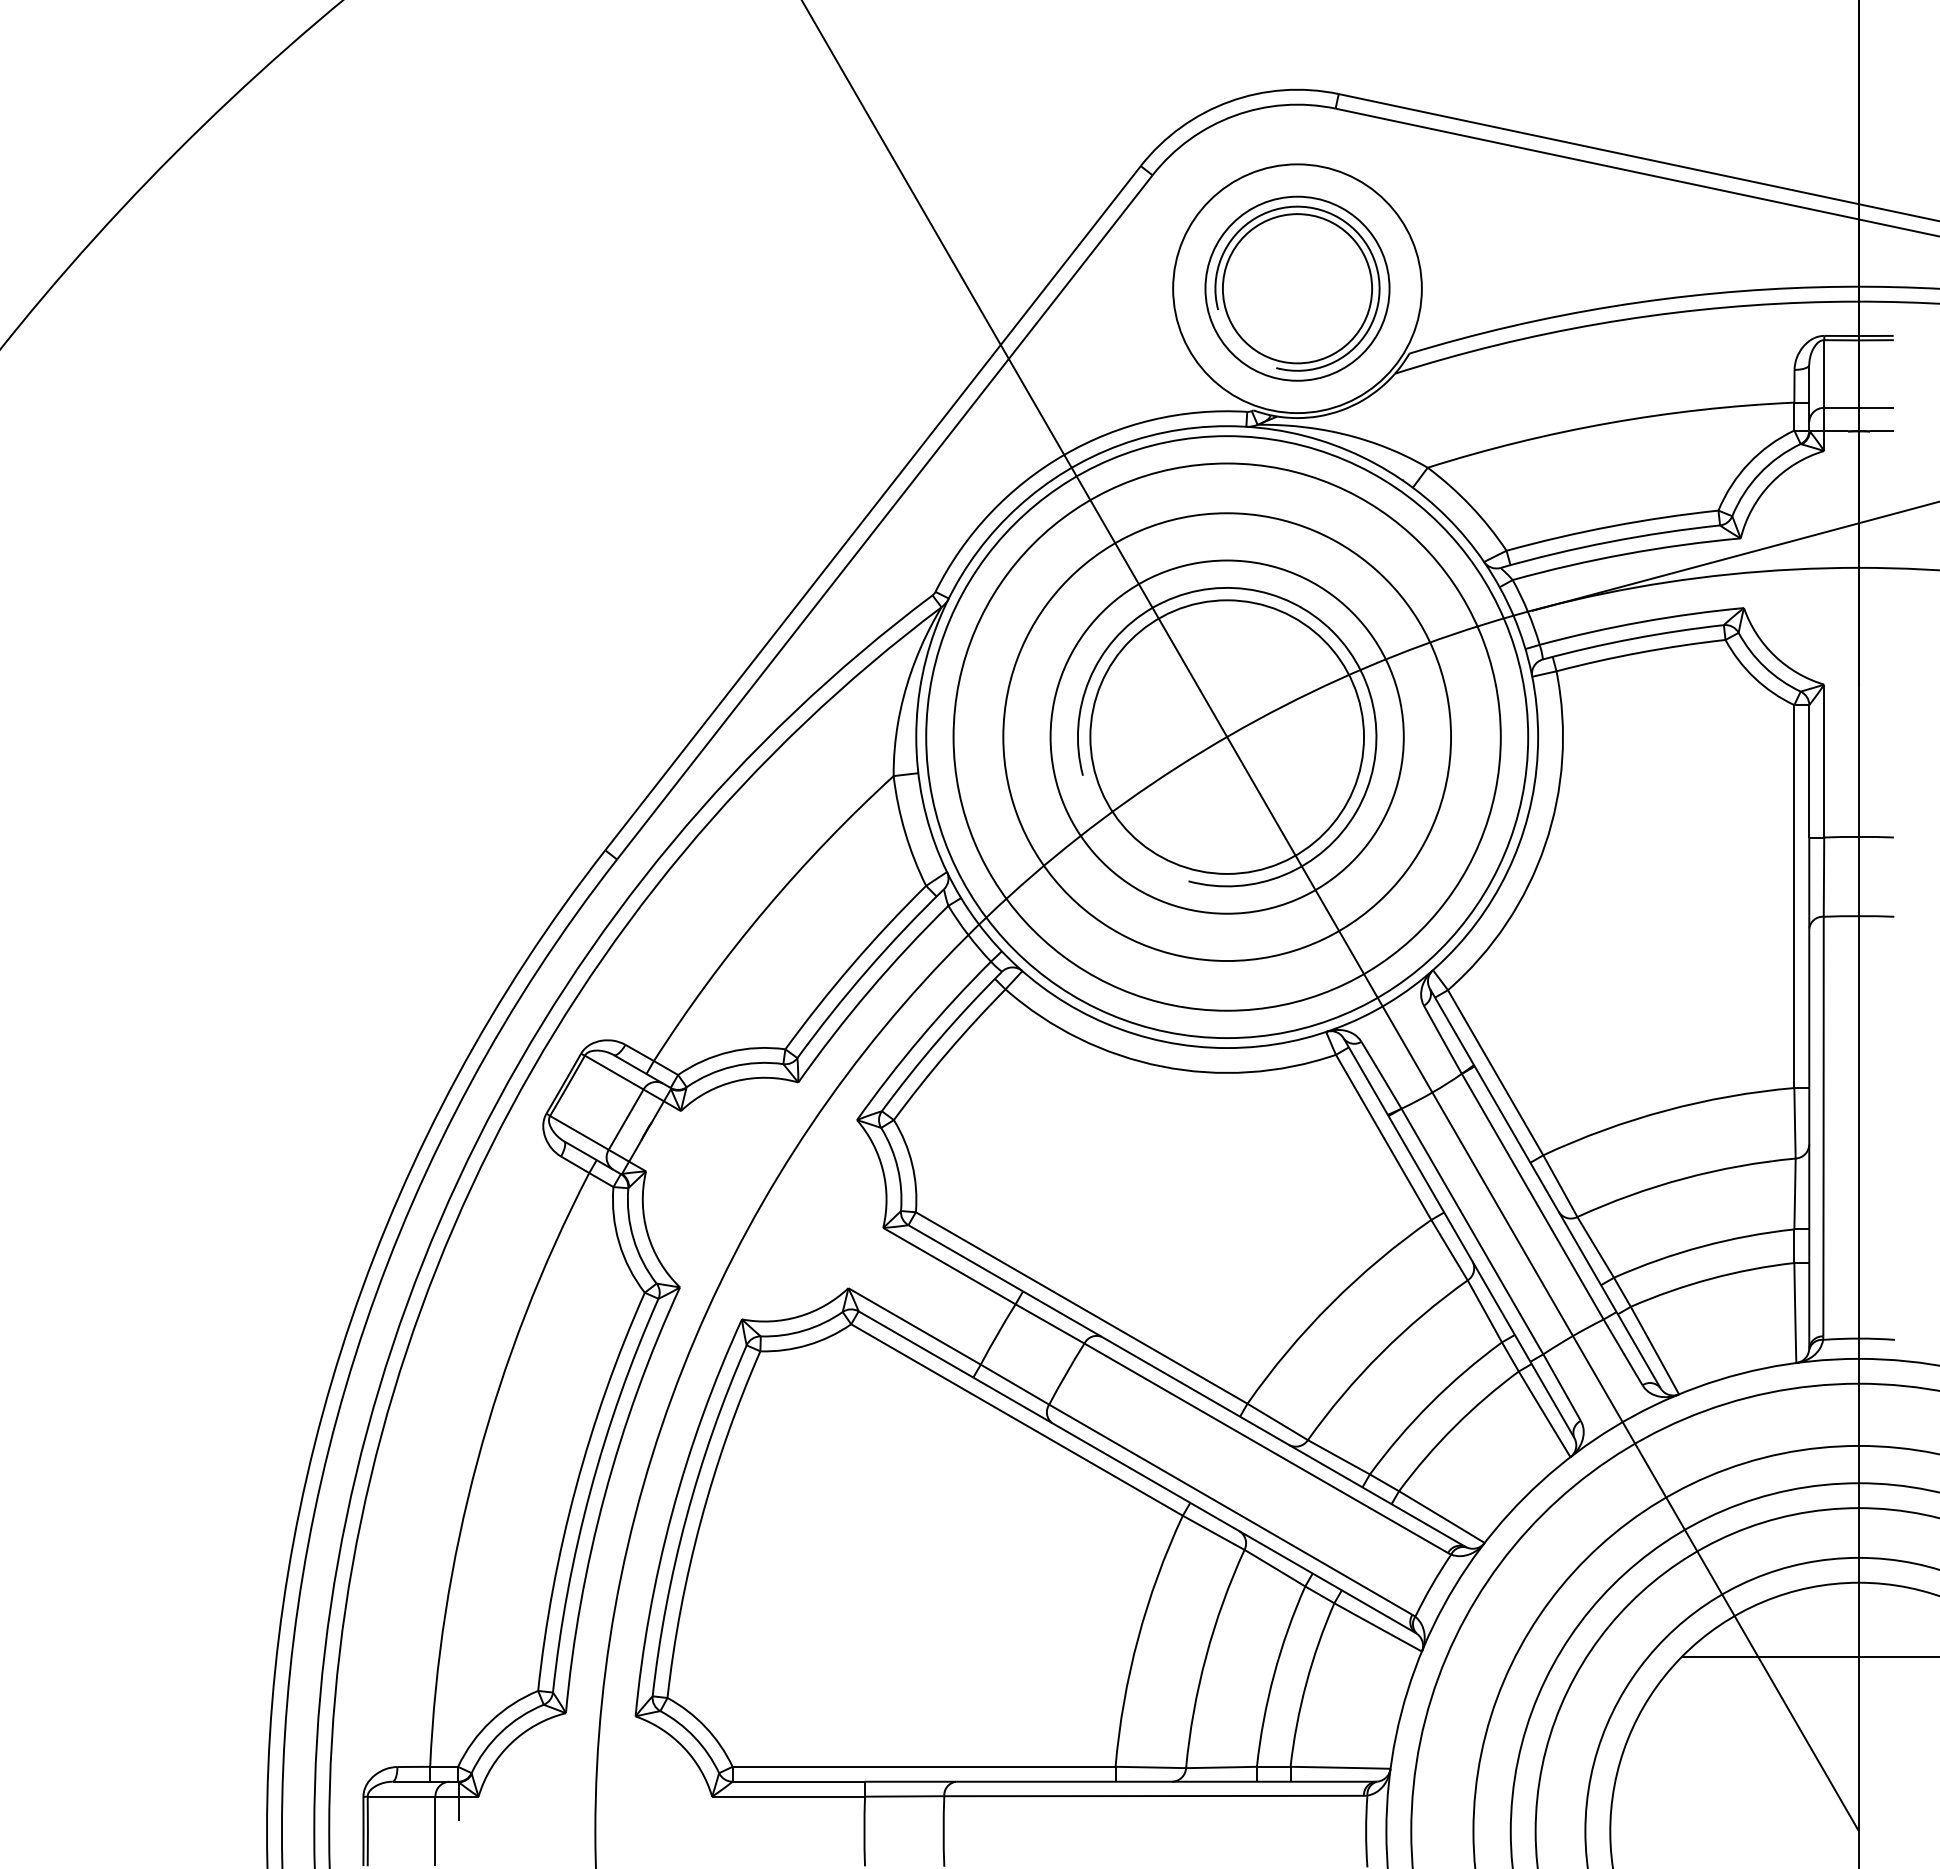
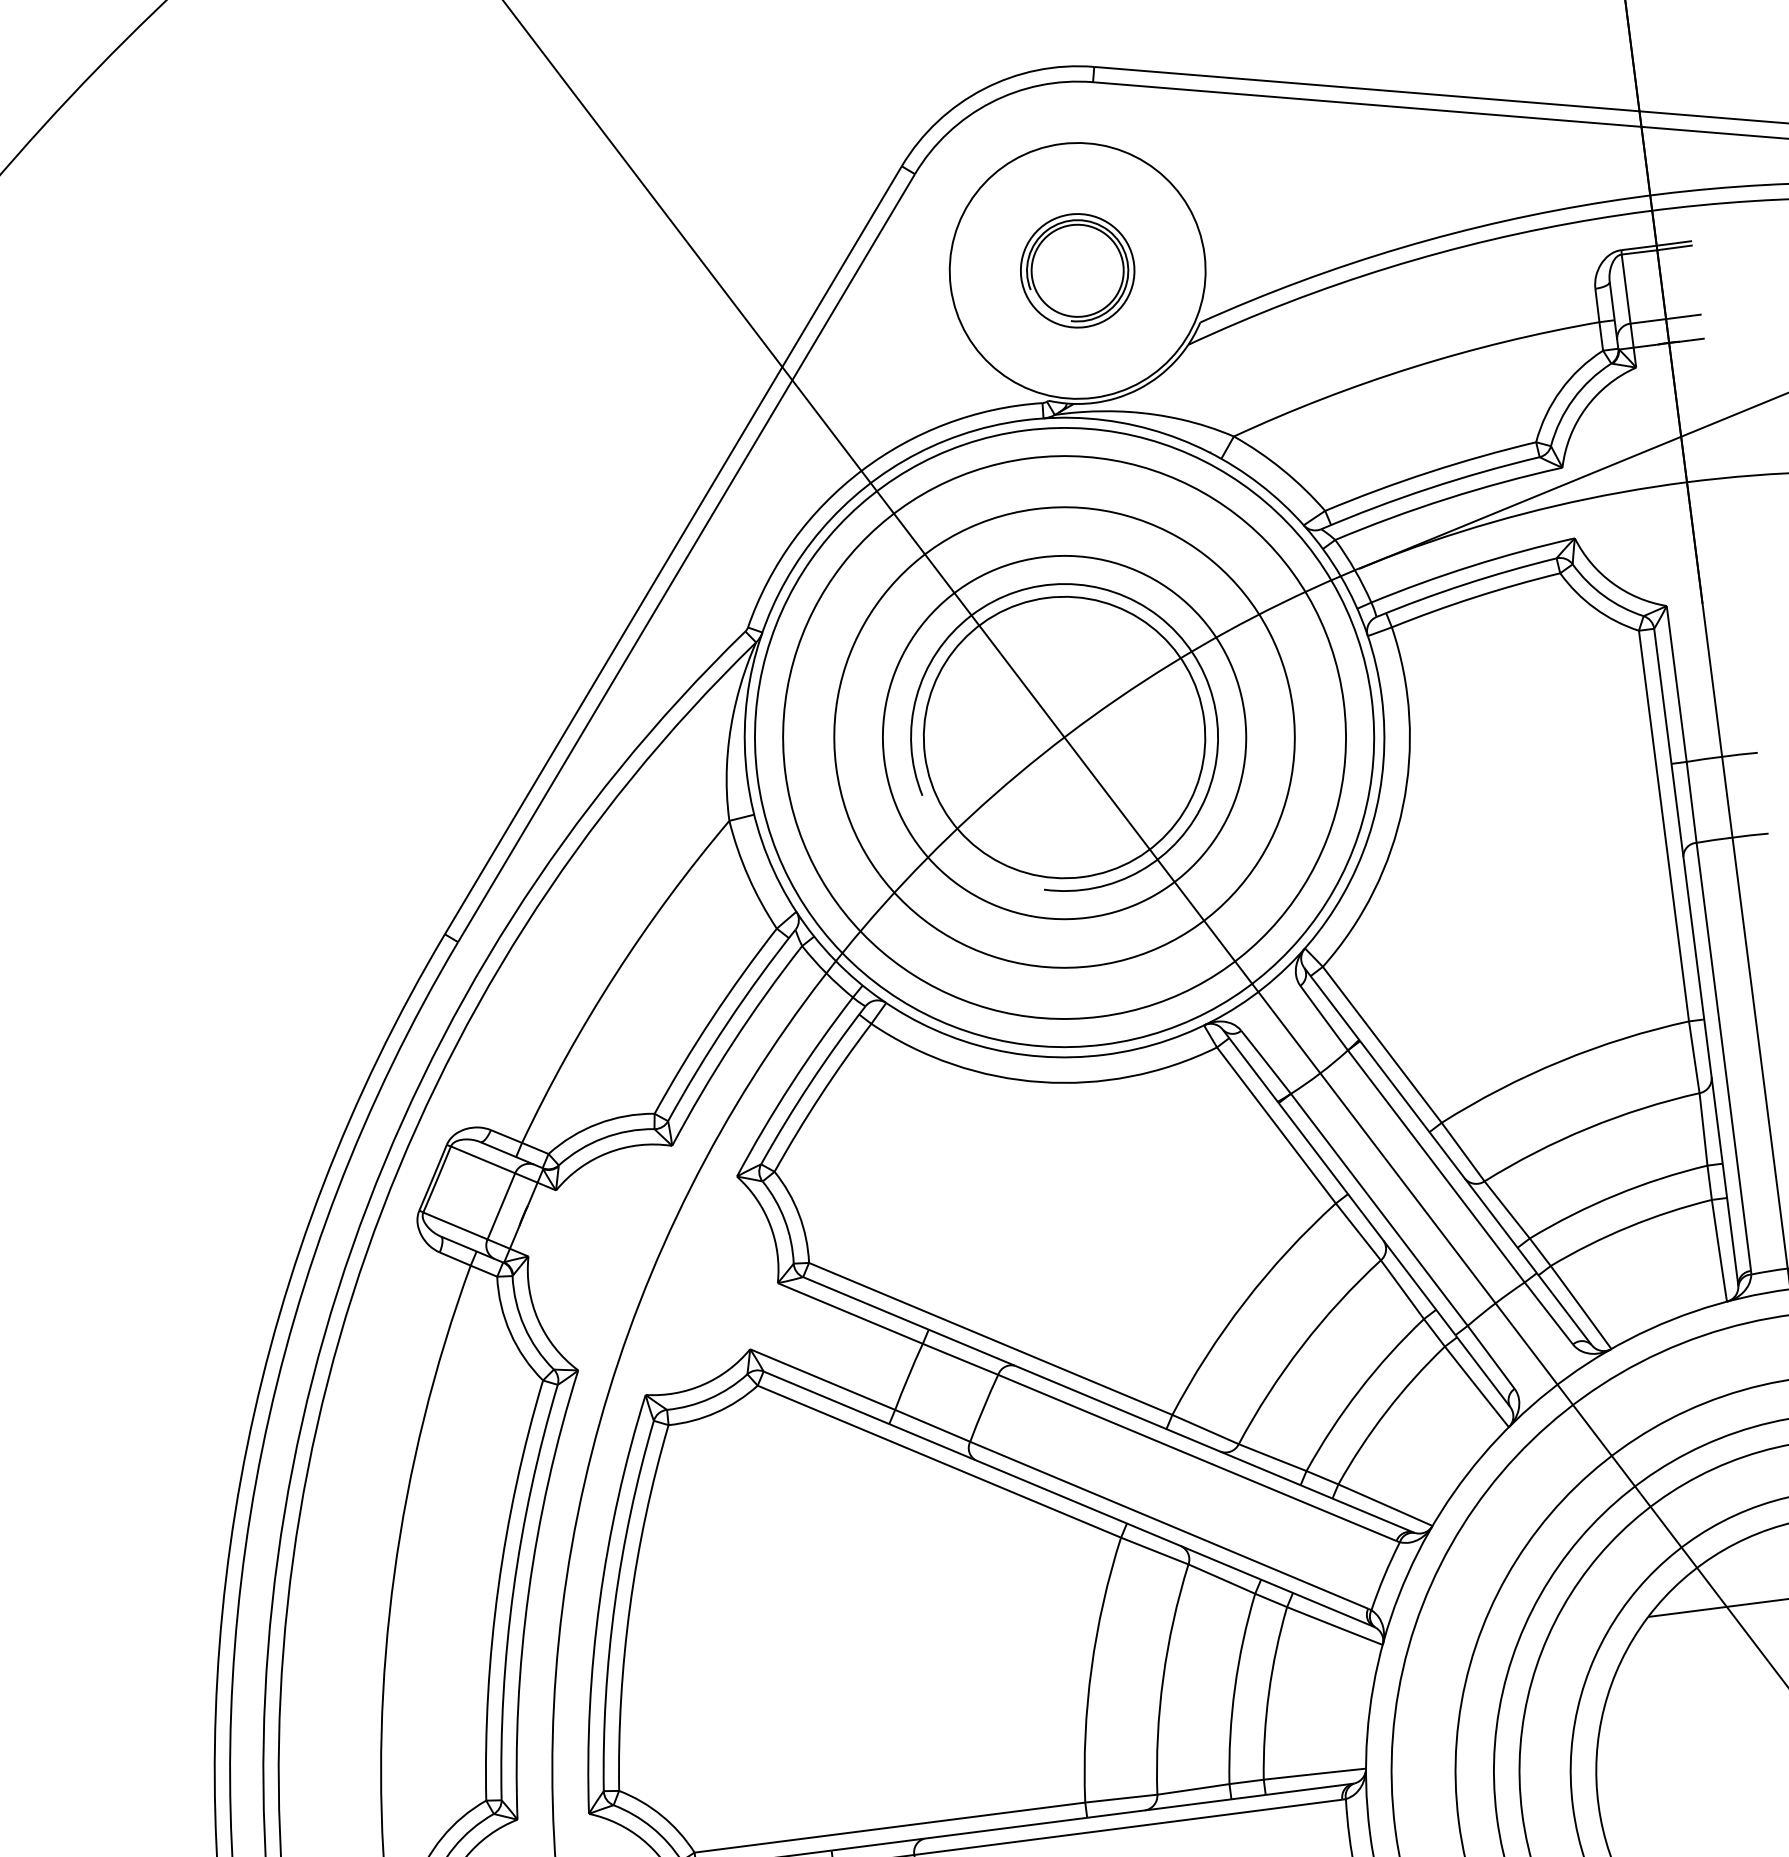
part: (1297, 288) -> (1077, 270), size x0.6

